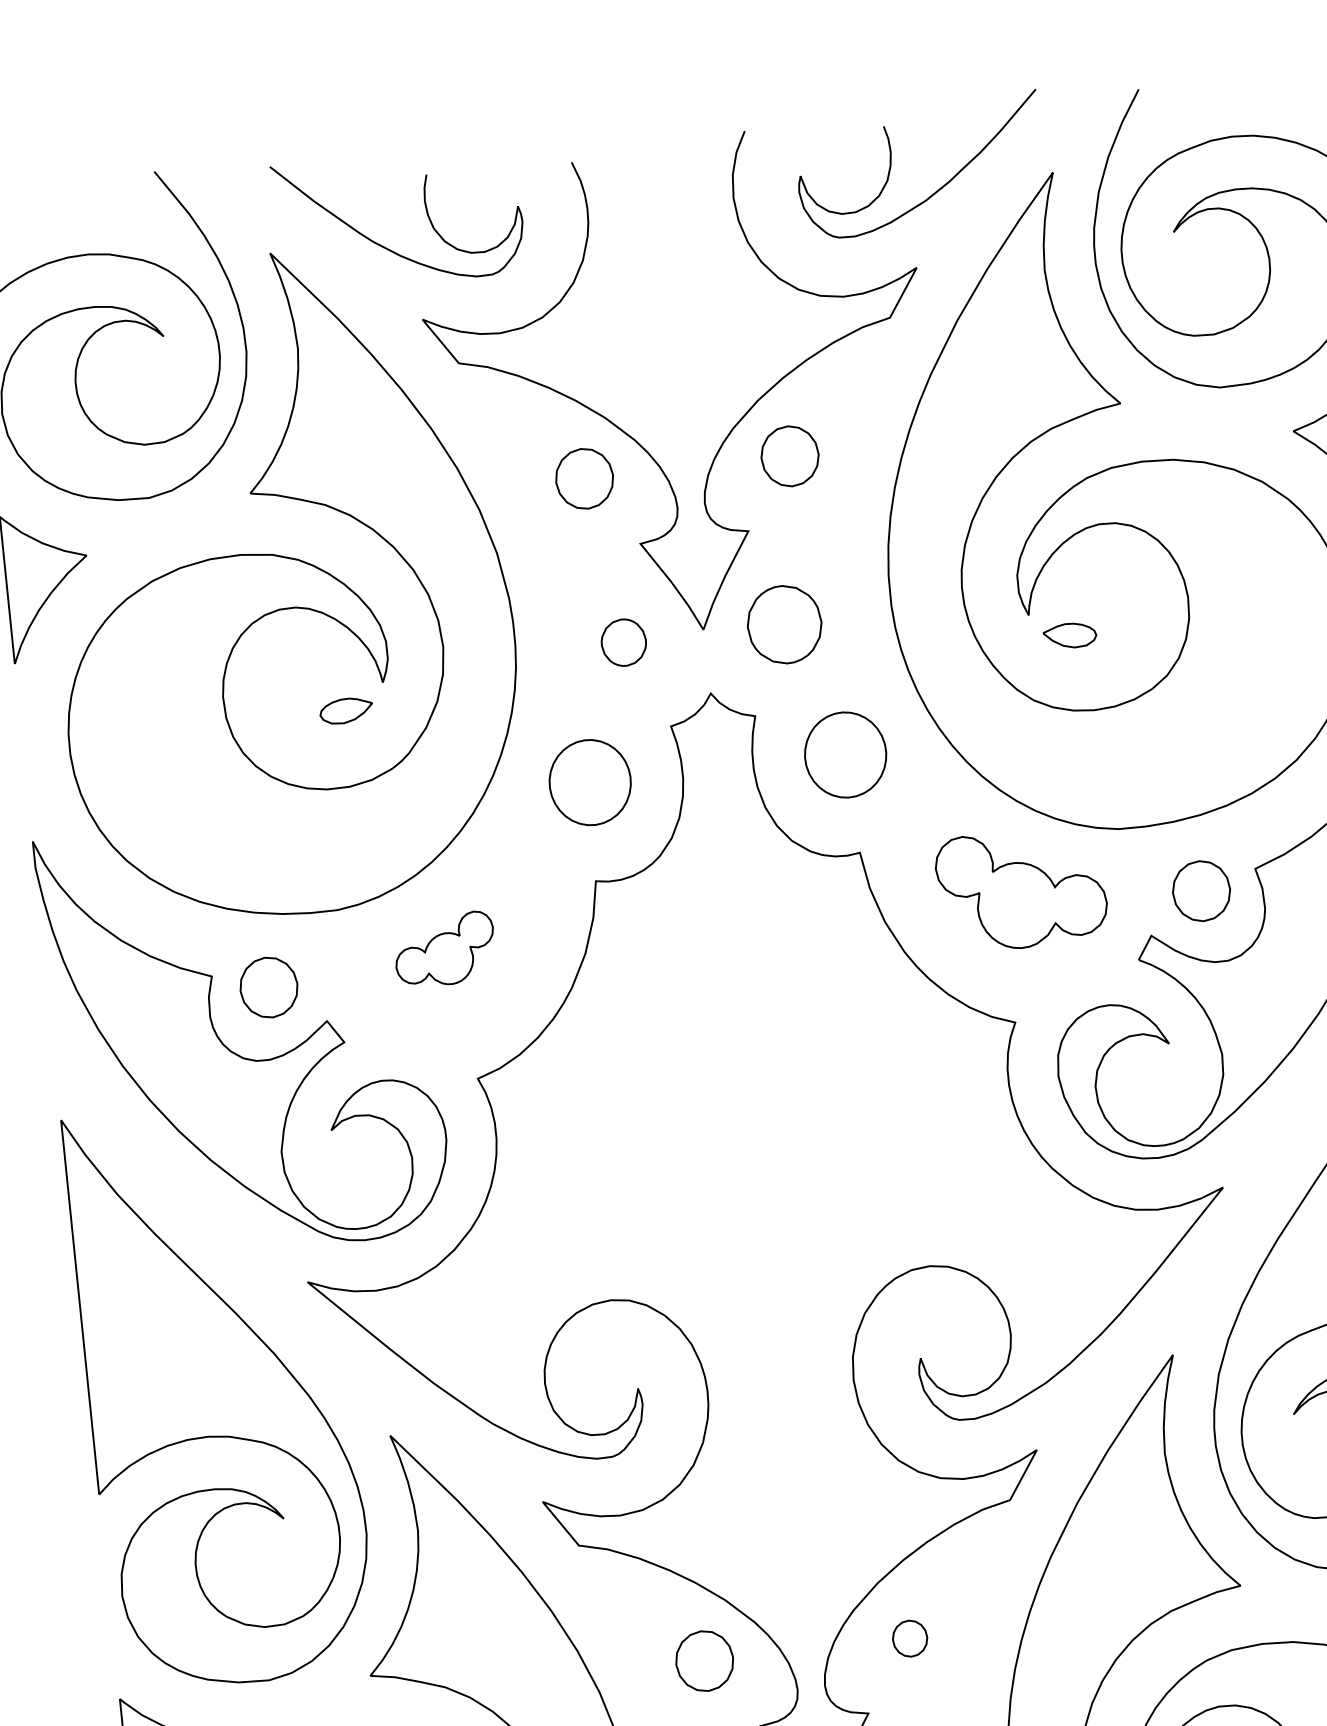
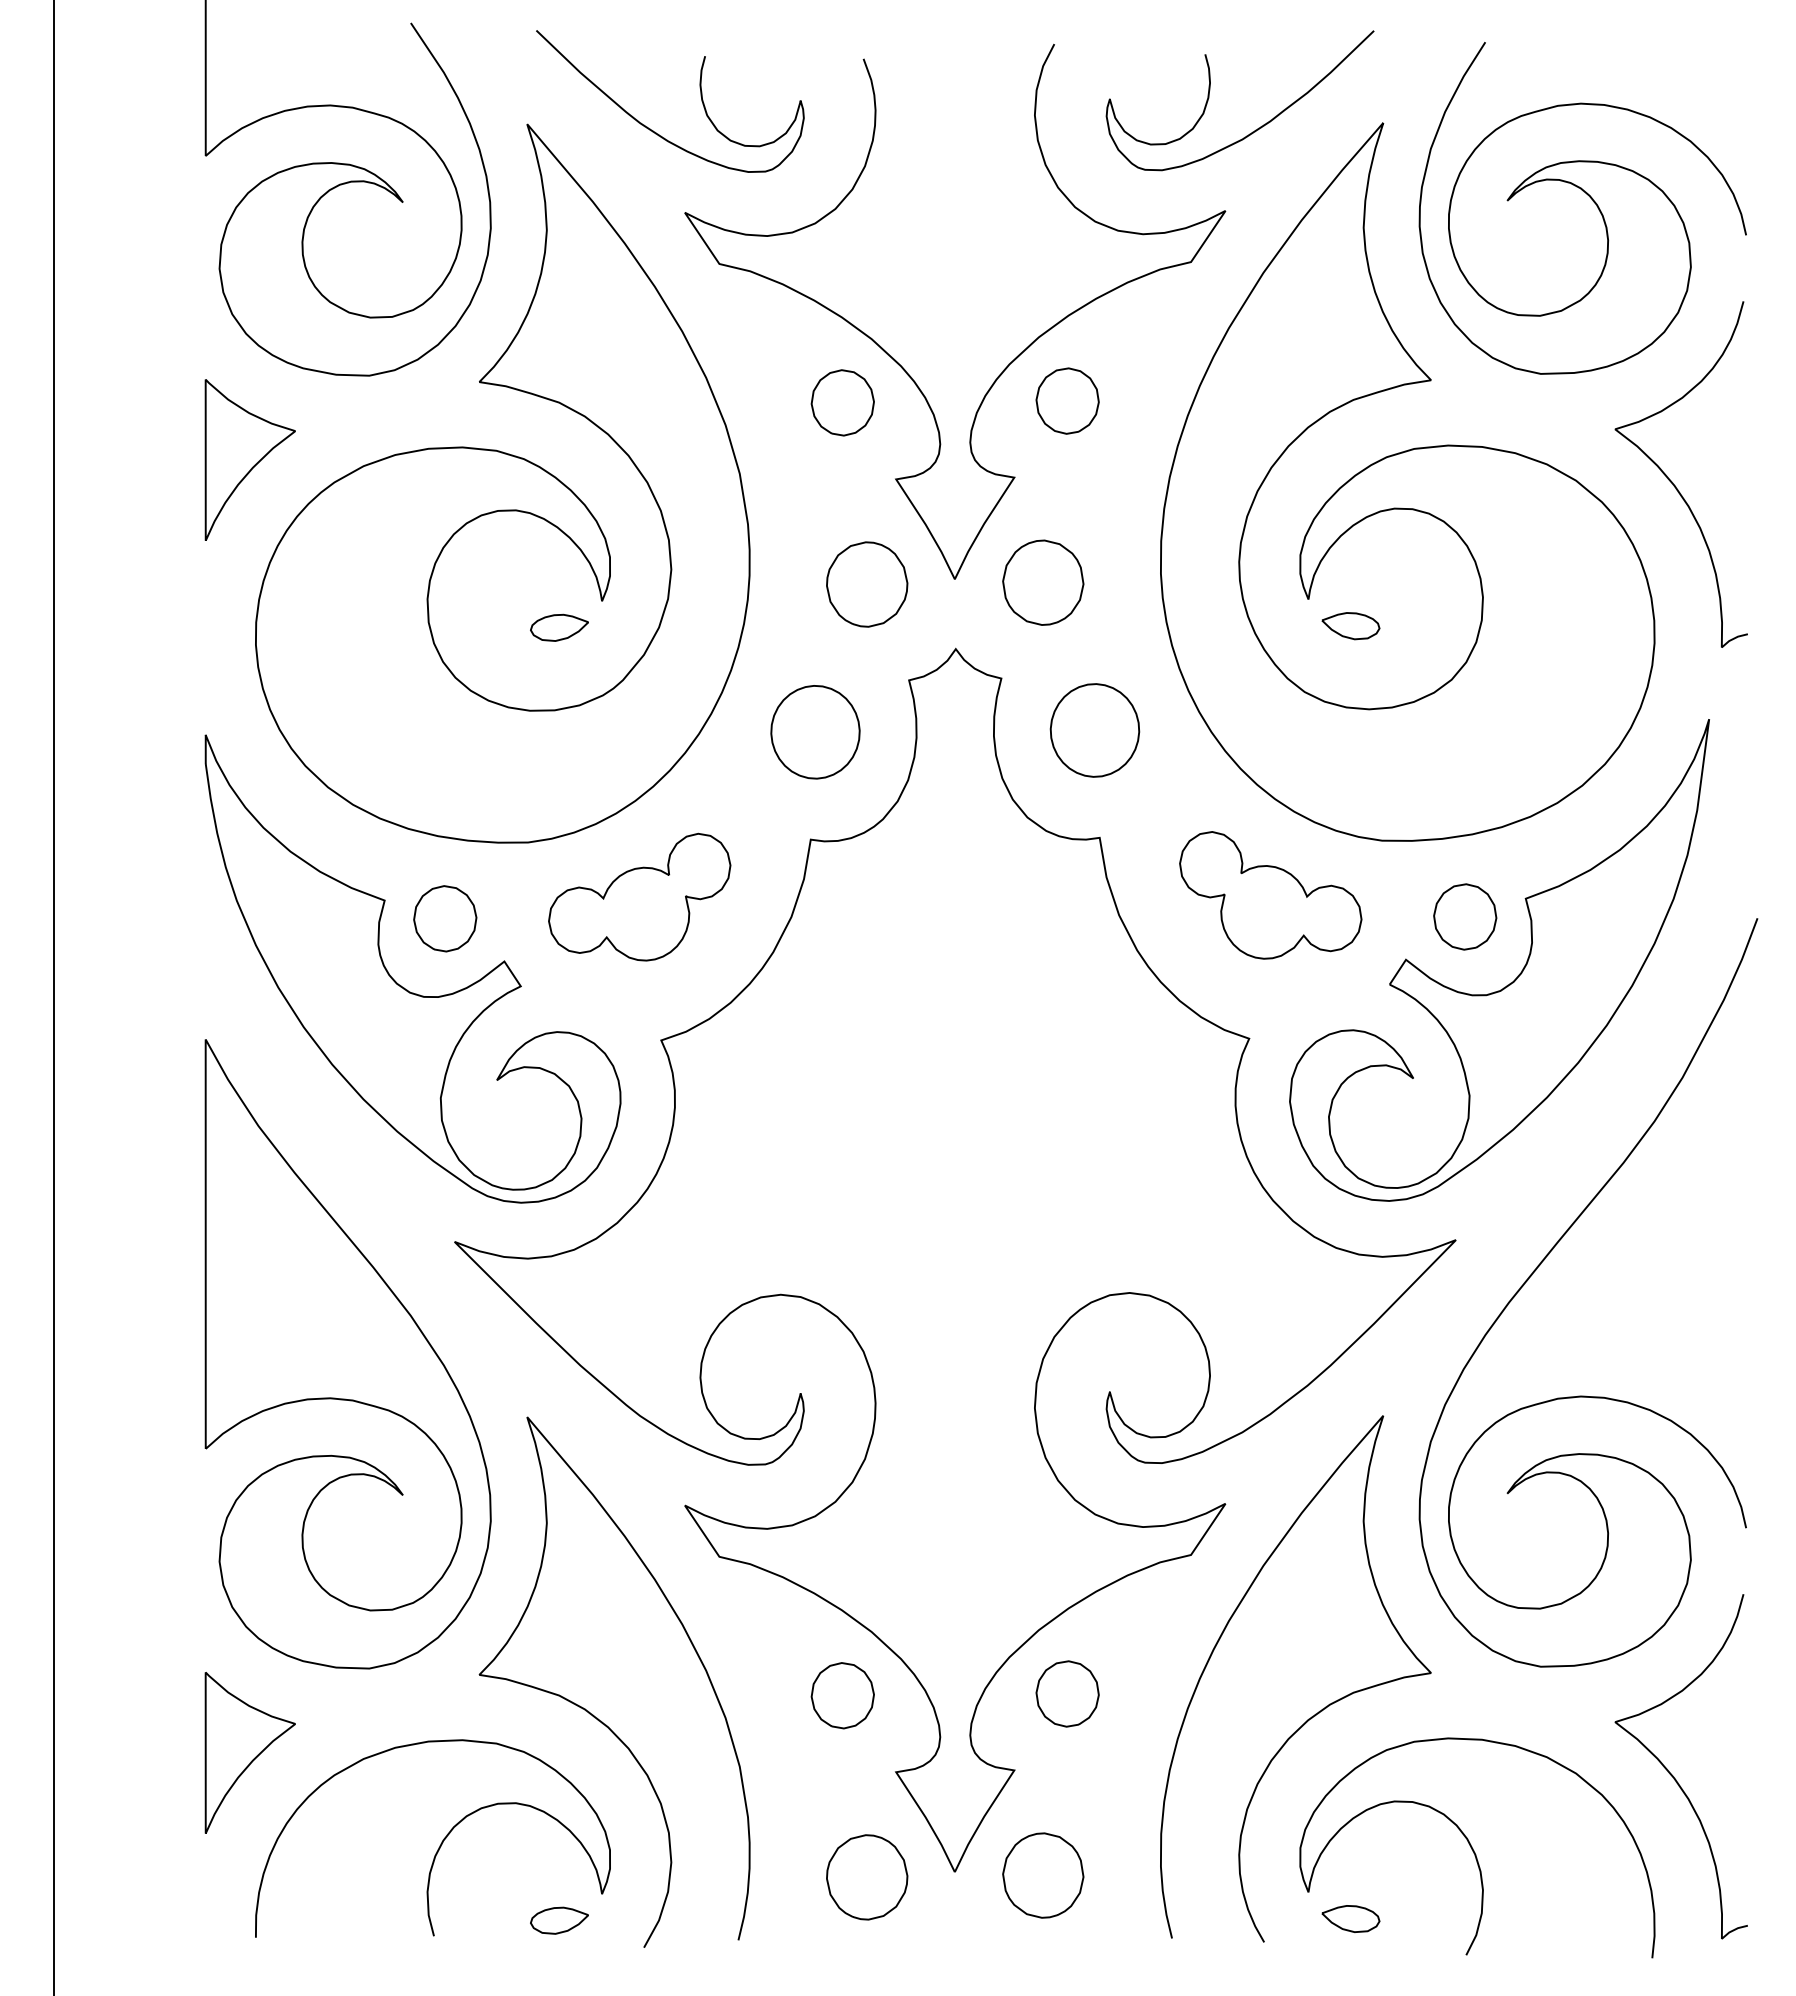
part: (624, 642) -> (867, 584), size x1.67
part: (444, 949) -> (639, 896), size x1.67
part: (909, 1638) -> (1067, 1693), size x1.67

